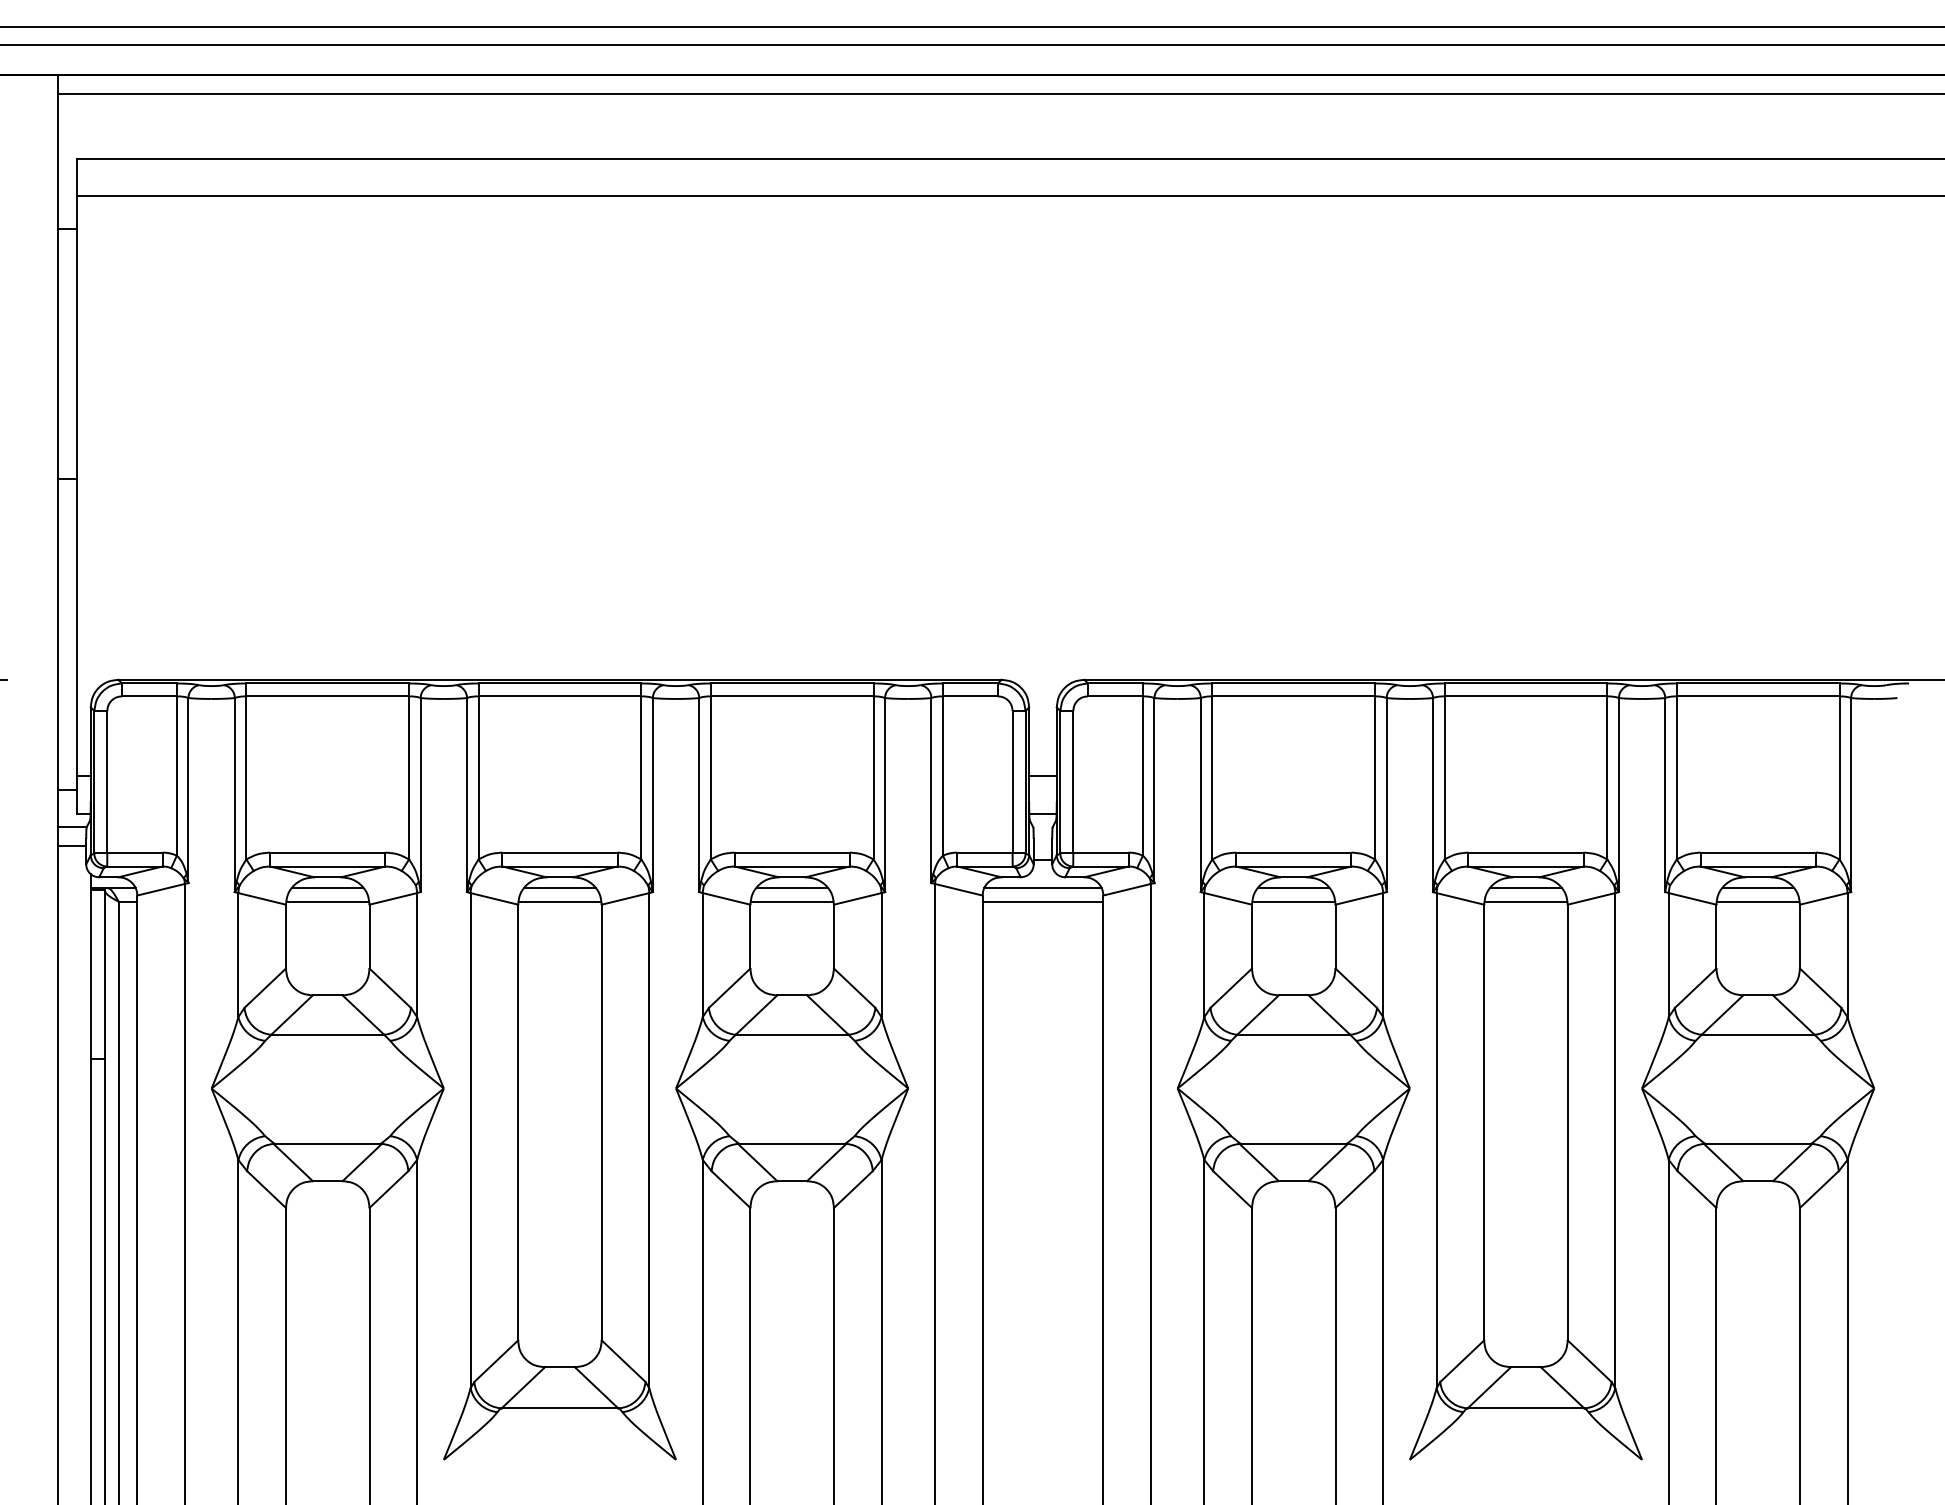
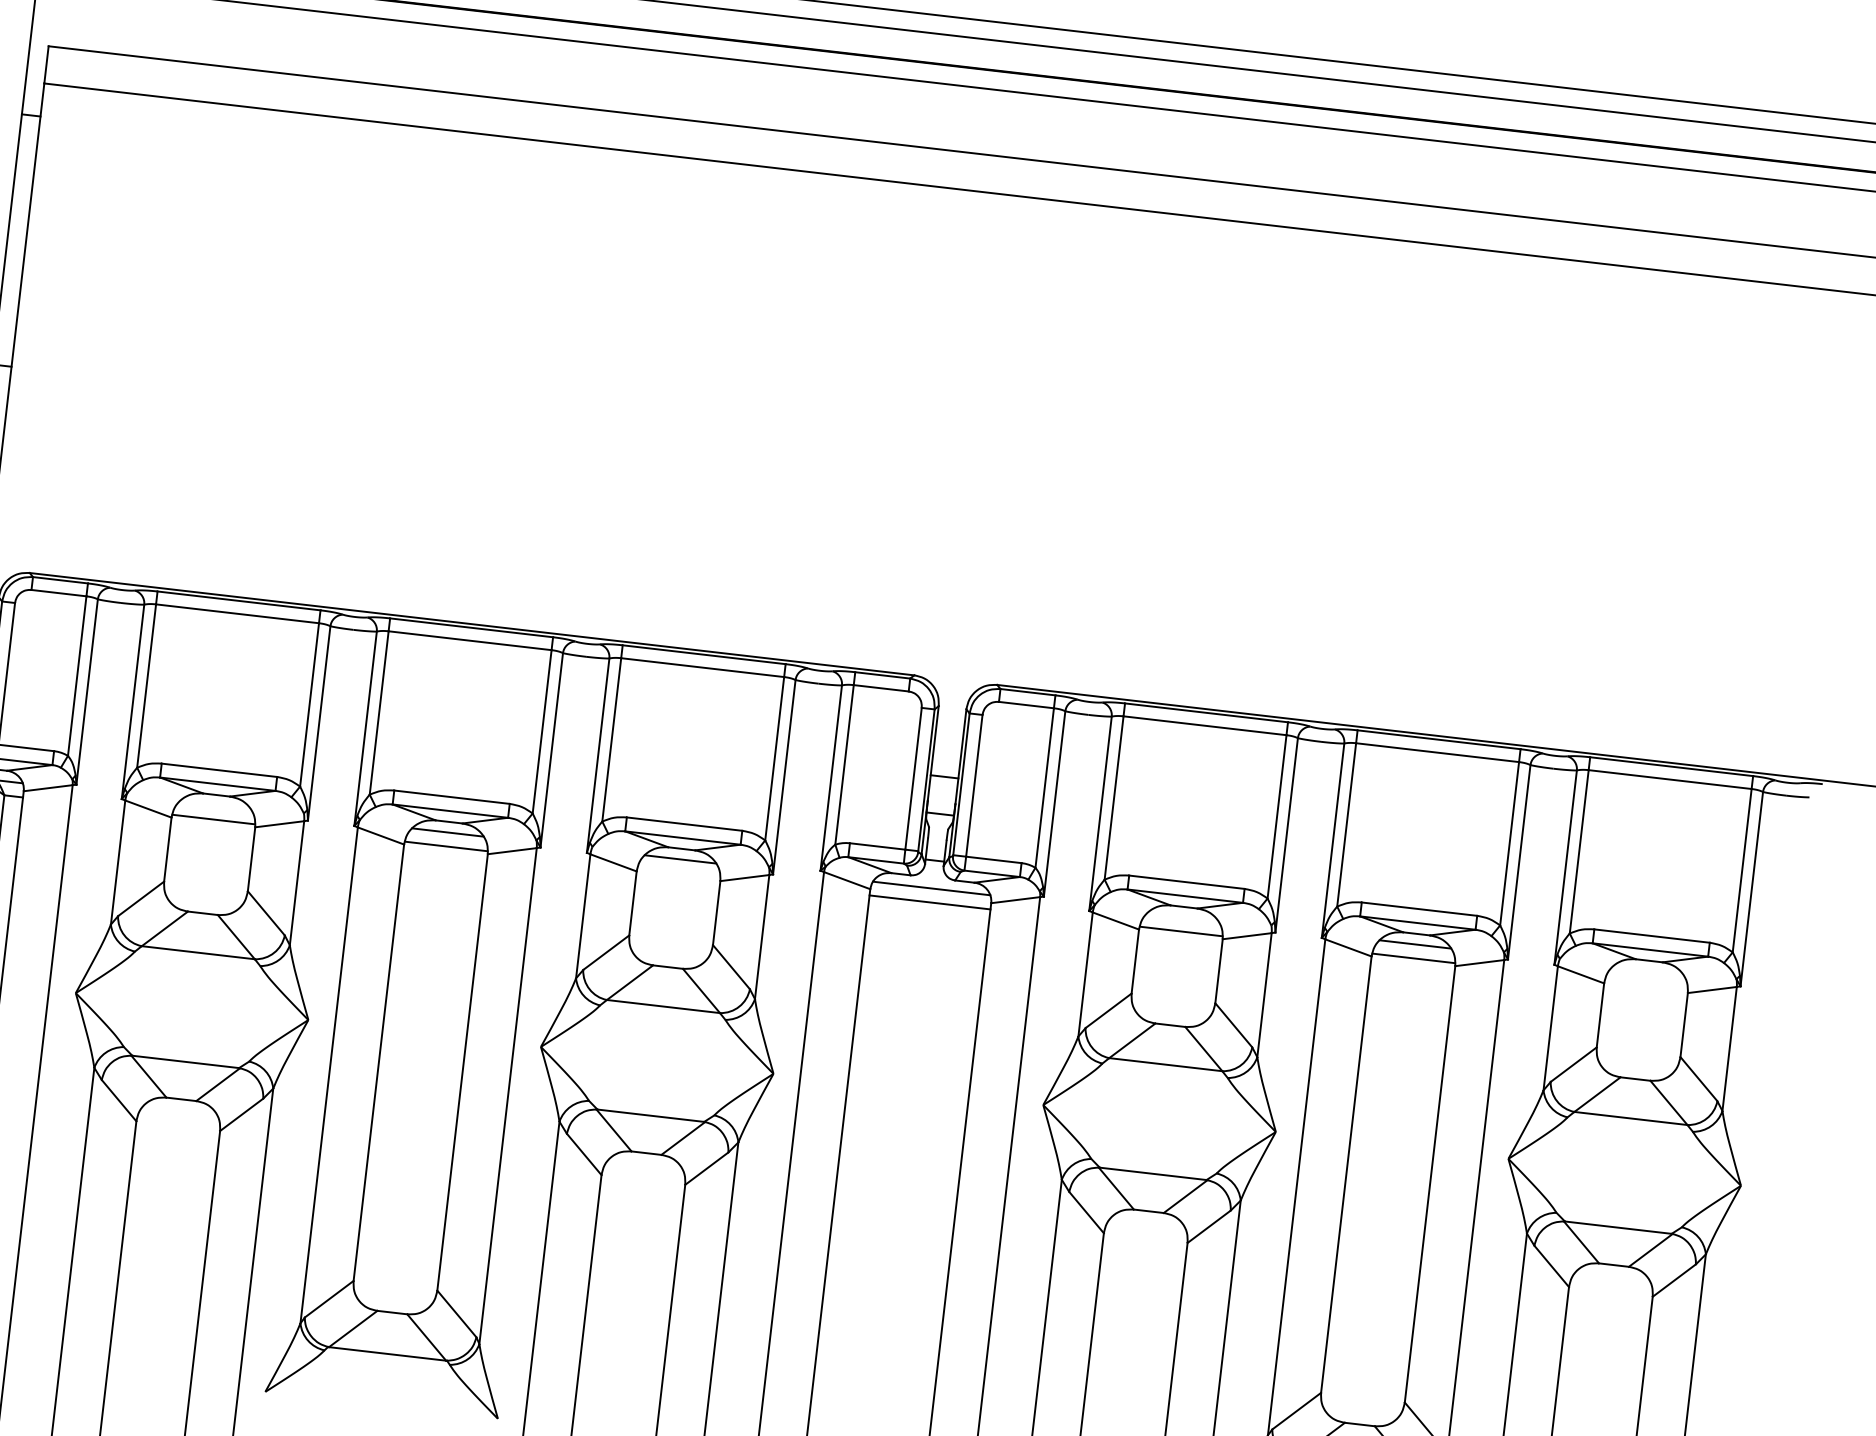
line: (327, 887) -> (215, 805), removed
line: (1293, 887) -> (1182, 917), removed
line: (1757, 887) -> (1647, 970), removed
line: (791, 901) -> (678, 873), removed
line: (1757, 901) -> (1645, 984), removed

